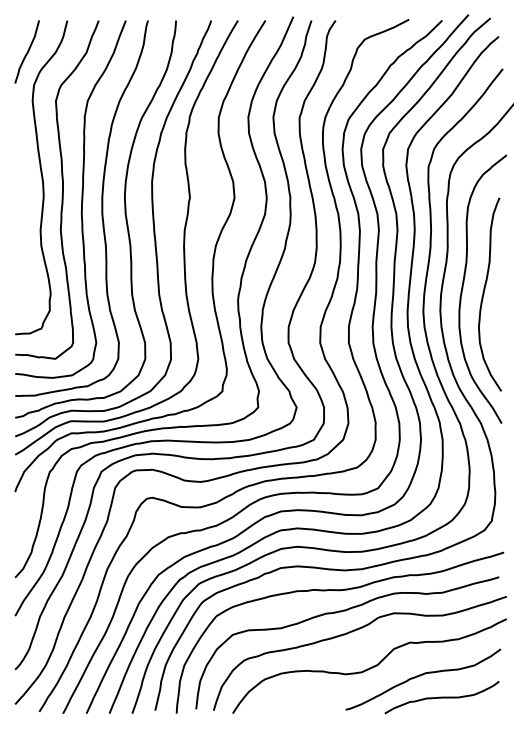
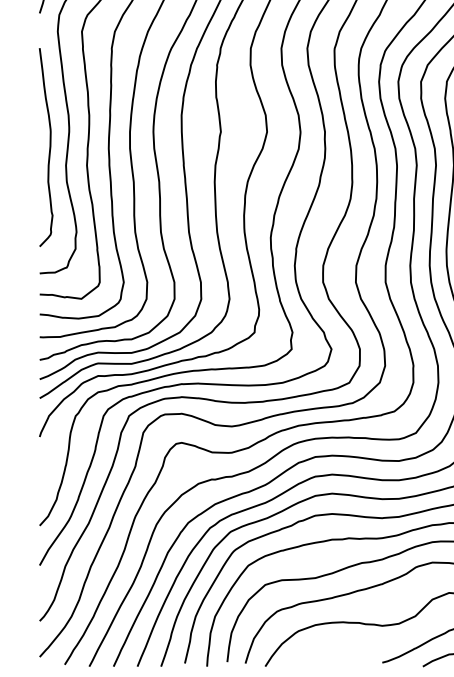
curve: (24, 212) -> (49, 147), added

